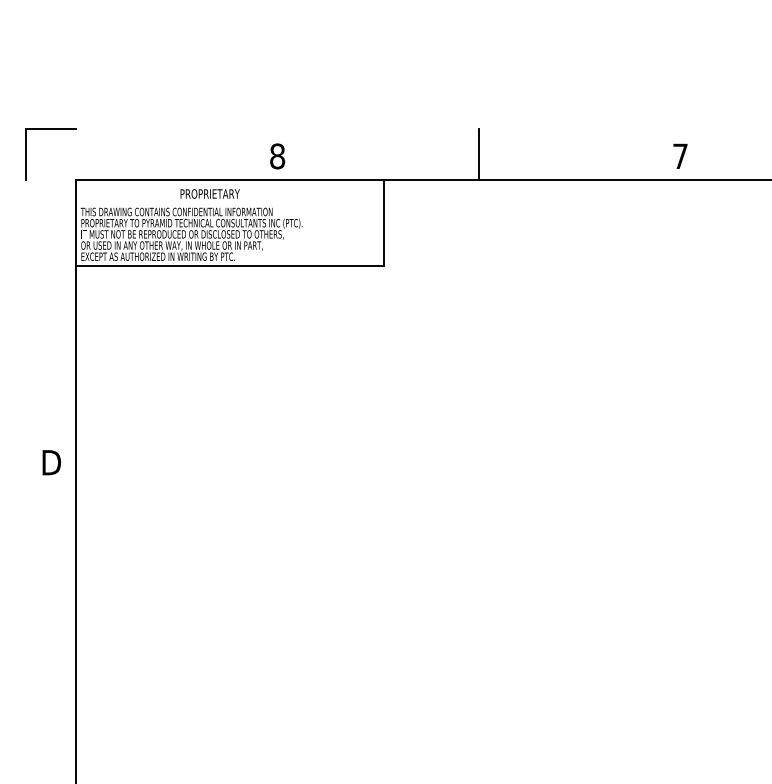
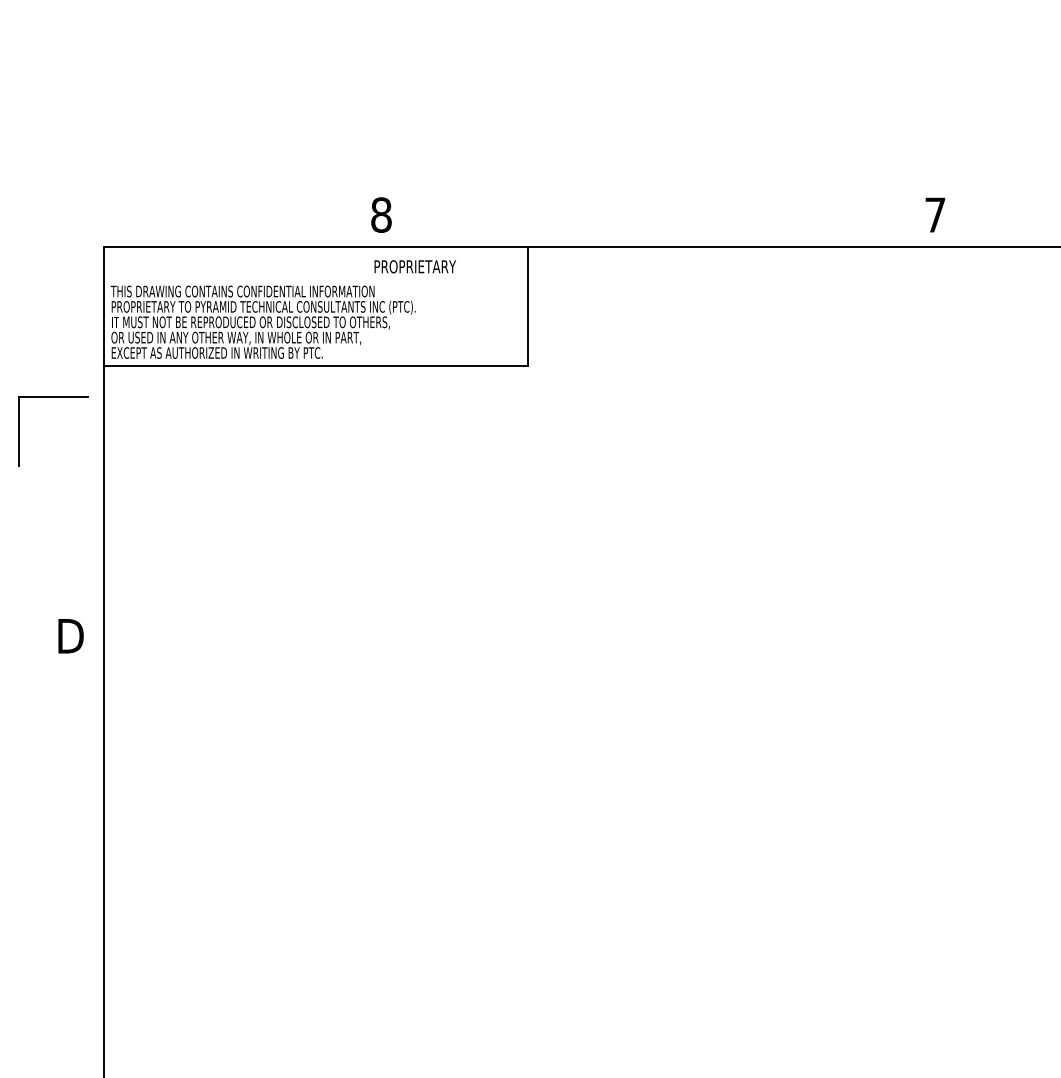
part: (26, 154) -> (19, 431), moved
line: (478, 154) -> (657, 212), removed
text: (209, 193) -> (414, 266), moved

